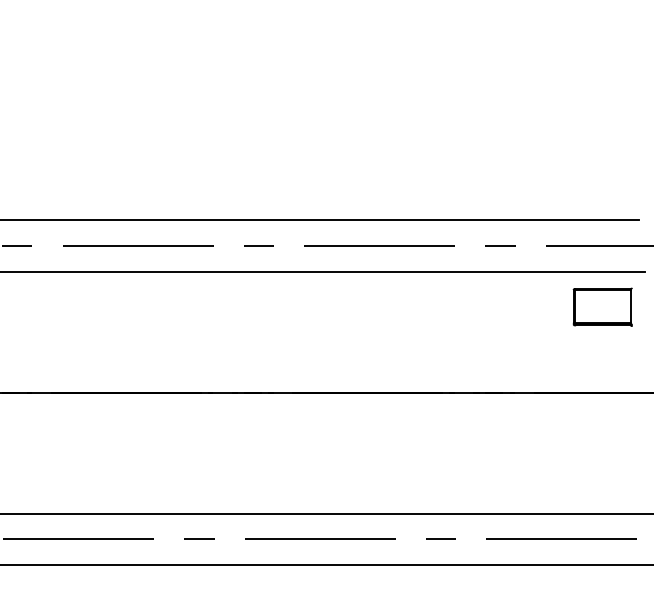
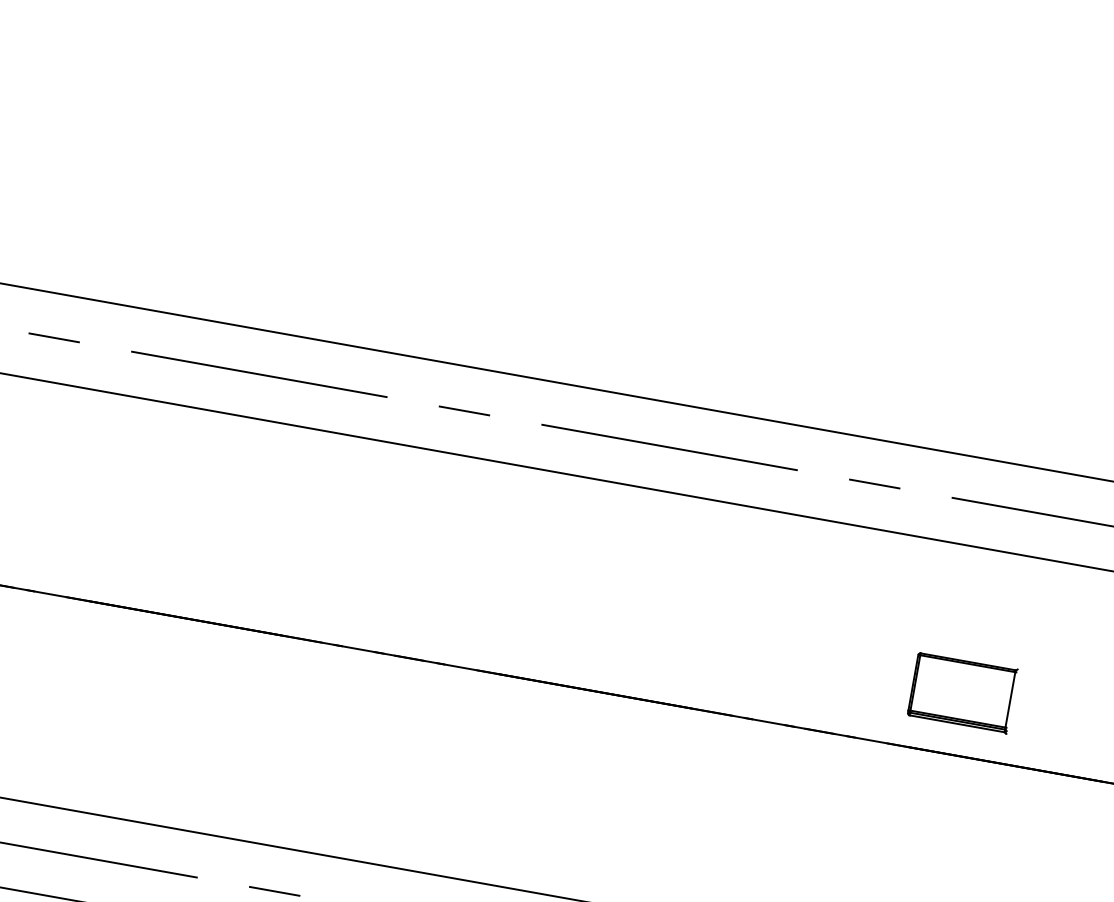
part: (602, 306) -> (962, 691), moved

